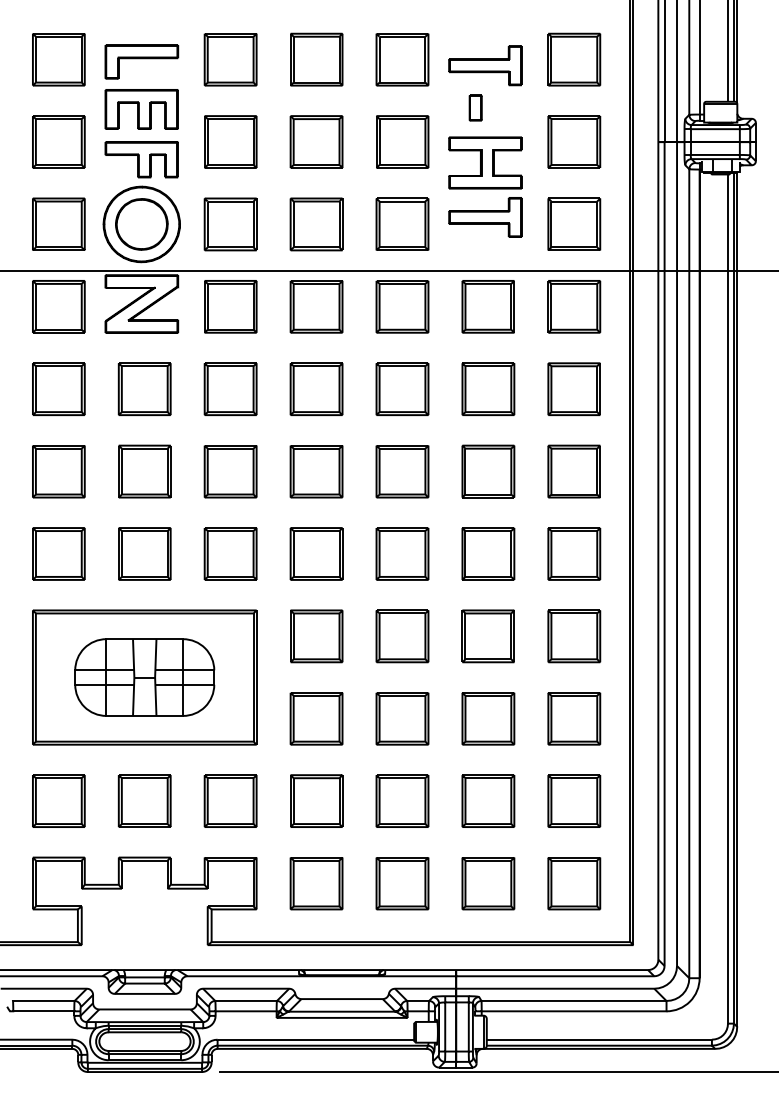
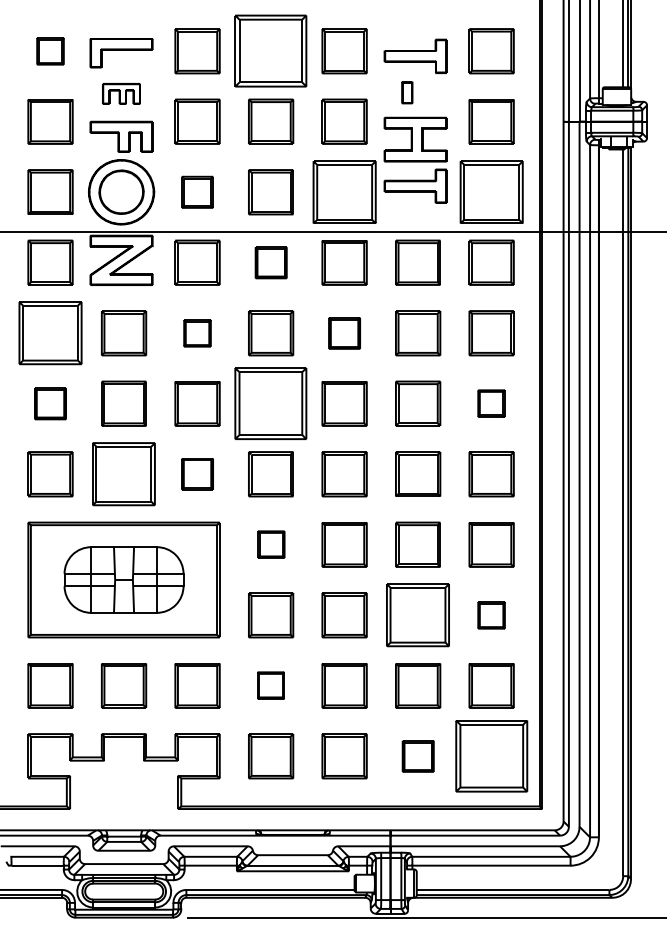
part: (58, 59) -> (50, 51), size x0.6
part: (317, 59) -> (271, 51), size x1.6
part: (141, 109) -> (121, 93), size x0.6
part: (402, 223) -> (344, 191), size x1.4
part: (574, 223) -> (491, 191), size x1.4
part: (230, 224) -> (197, 192), size x0.7
part: (317, 306) -> (271, 262), size x0.7
part: (58, 389) -> (50, 333), size x1.4
part: (230, 389) -> (197, 333), size x0.6
part: (402, 389) -> (344, 333), size x0.7
part: (58, 471) -> (50, 403), size x0.7
part: (317, 471) -> (271, 403), size x1.6
part: (574, 471) -> (491, 403), size x0.6
part: (230, 553) -> (197, 473), size x0.7
part: (145, 554) -> (124, 474), size x1.4
part: (317, 636) -> (271, 544), size x0.6
part: (488, 719) -> (418, 615), size x1.4
part: (574, 719) -> (491, 615), size x0.6
part: (315, 800) -> (270, 685), size x0.6
part: (488, 883) -> (418, 756), size x0.7
part: (574, 883) -> (491, 756), size x1.6

